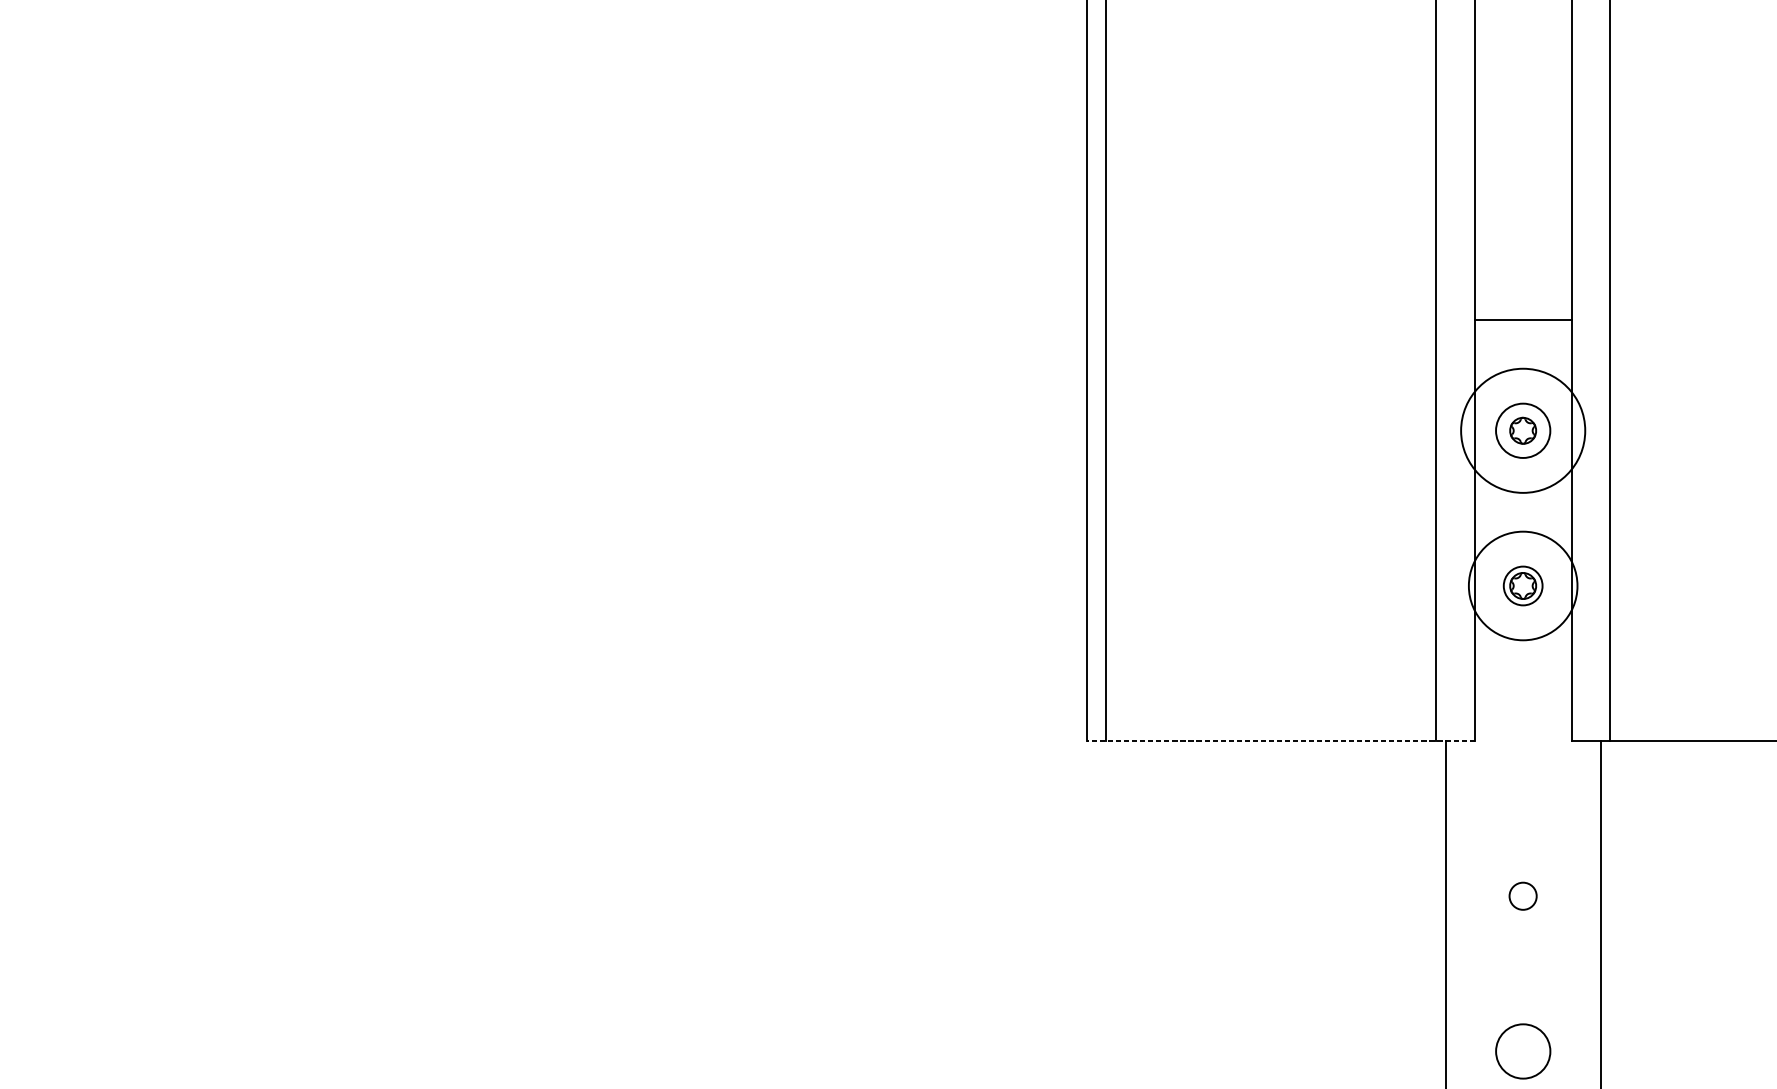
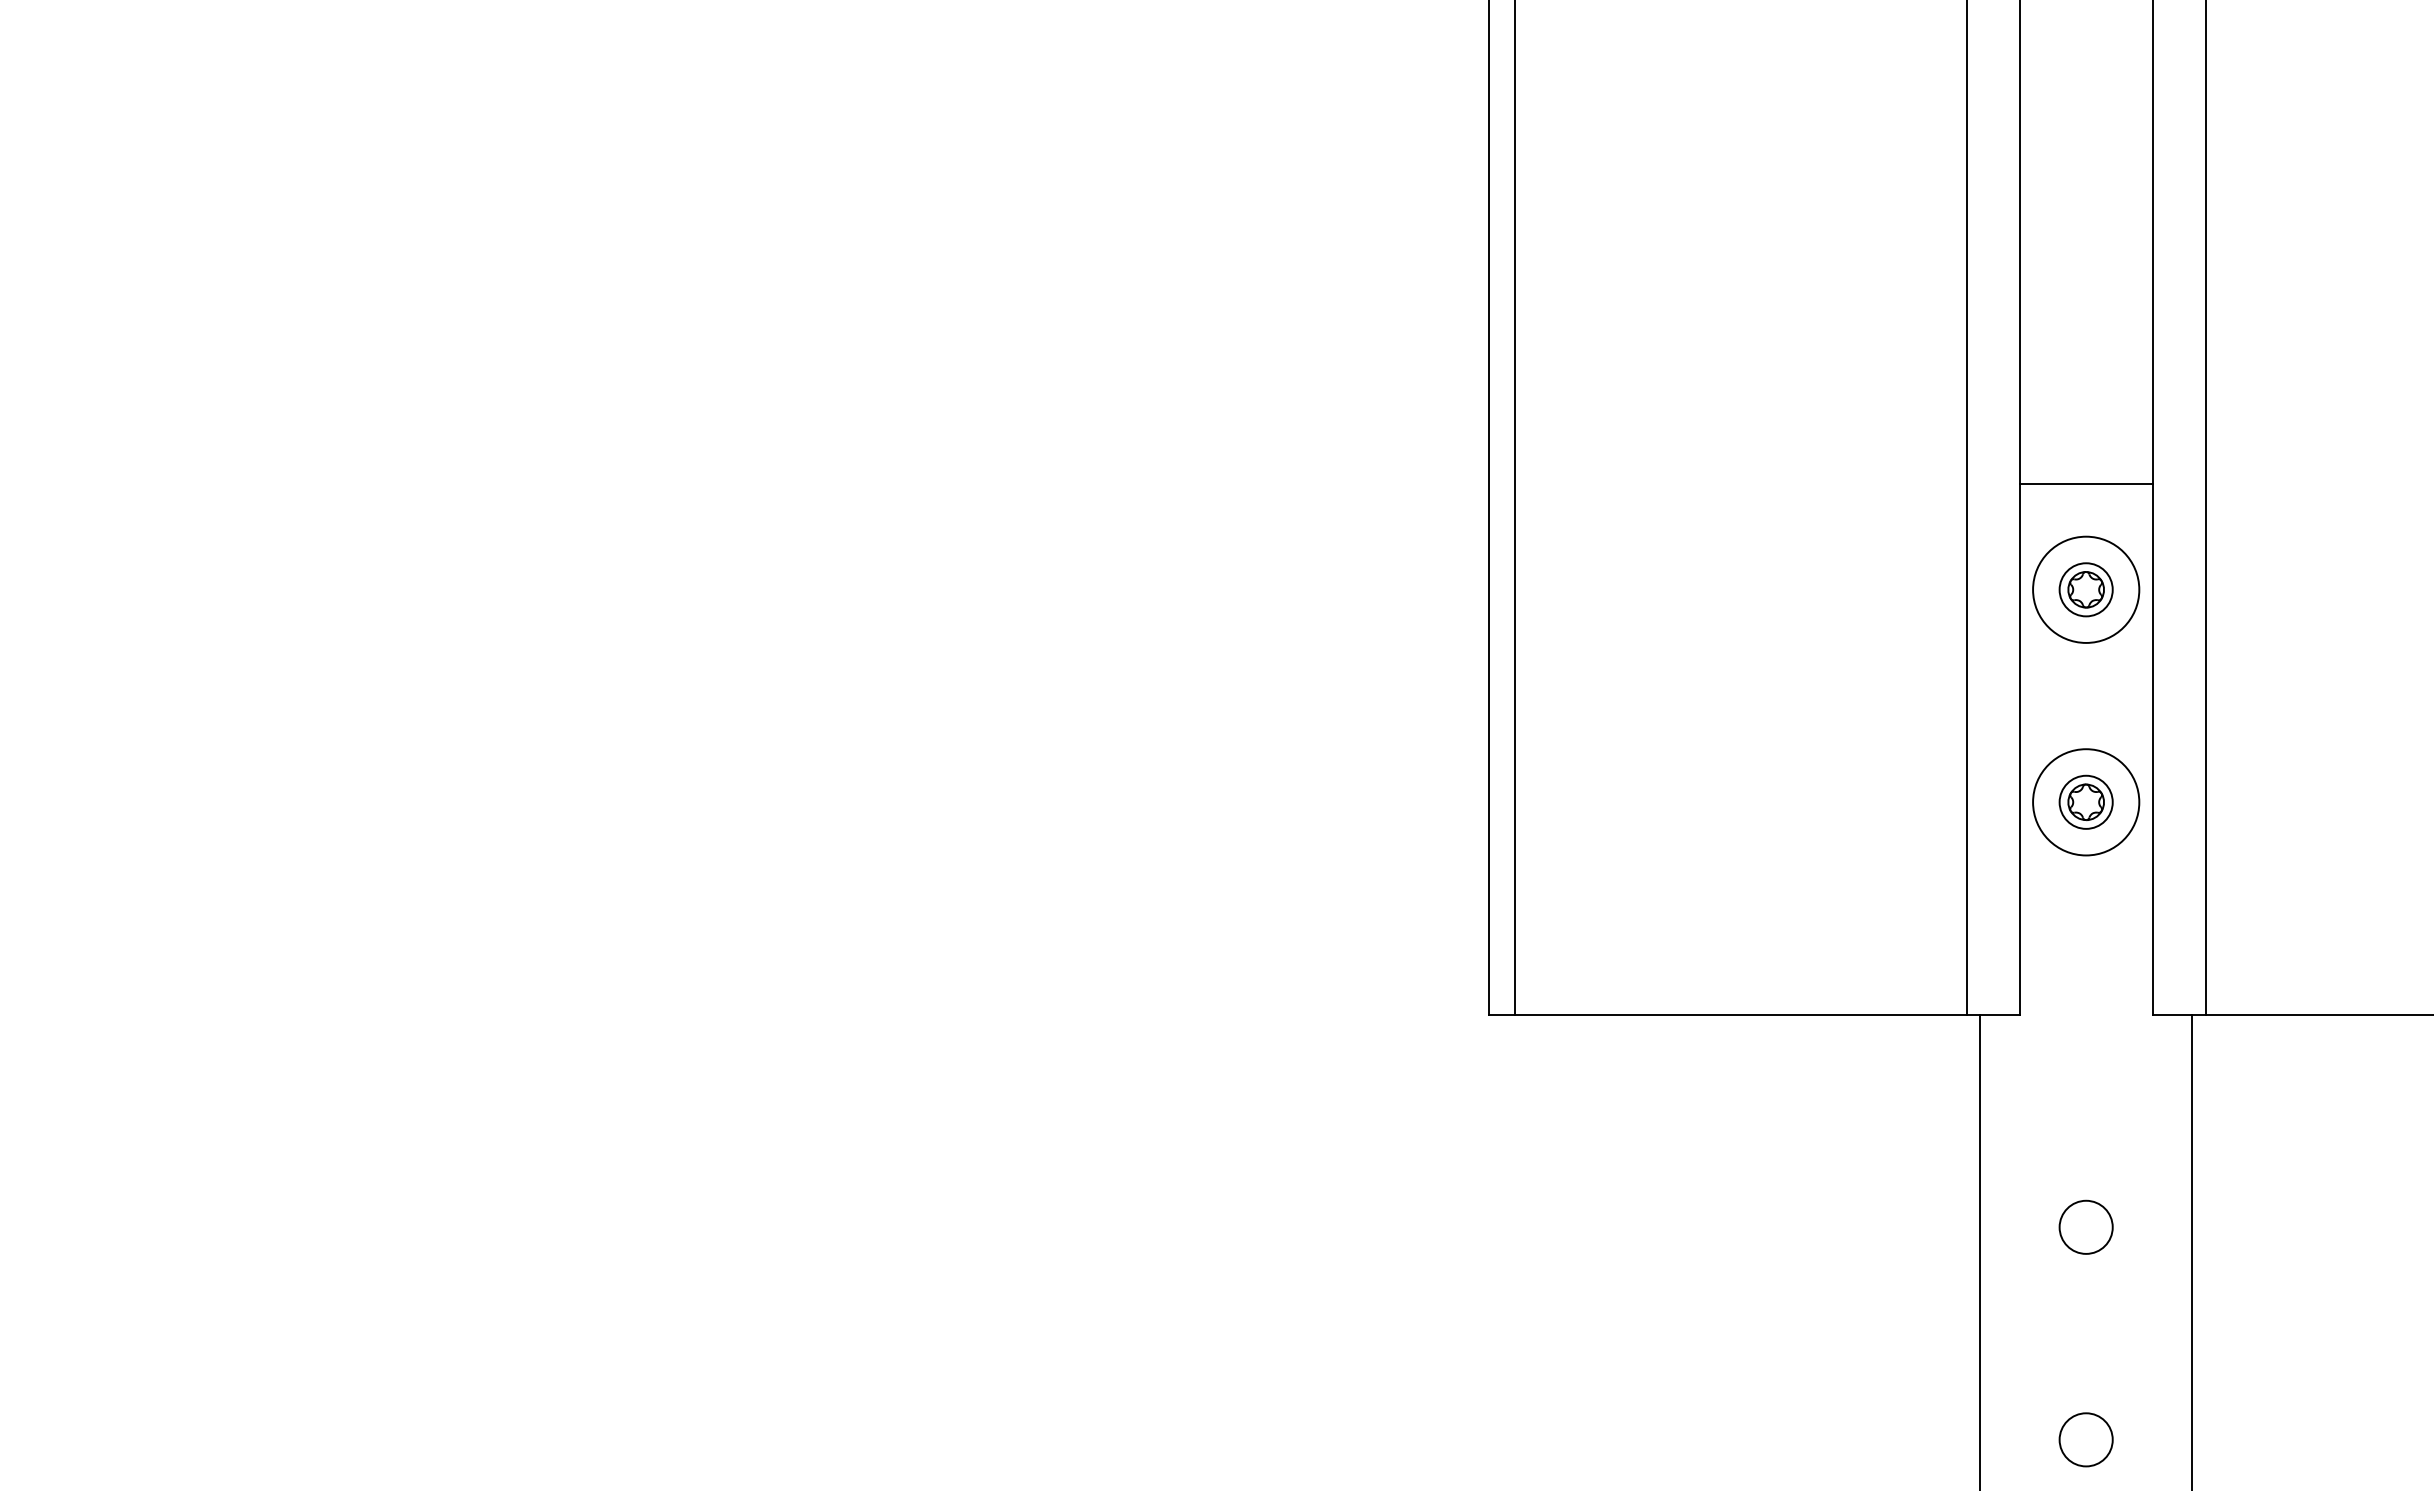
line: (1522, 319) -> (2085, 483), moved
circle: (1522, 430) -> (2085, 589), size x0.71
circle: (1523, 430) -> (2086, 589), size x0.62
circle: (1523, 586) -> (2086, 802), size x0.71
line: (1280, 740) -> (1754, 1014), dashed -> solid
circle: (1522, 895) -> (2085, 1226), size x1.43
circle: (1522, 1051) -> (2085, 1439), size x0.71

